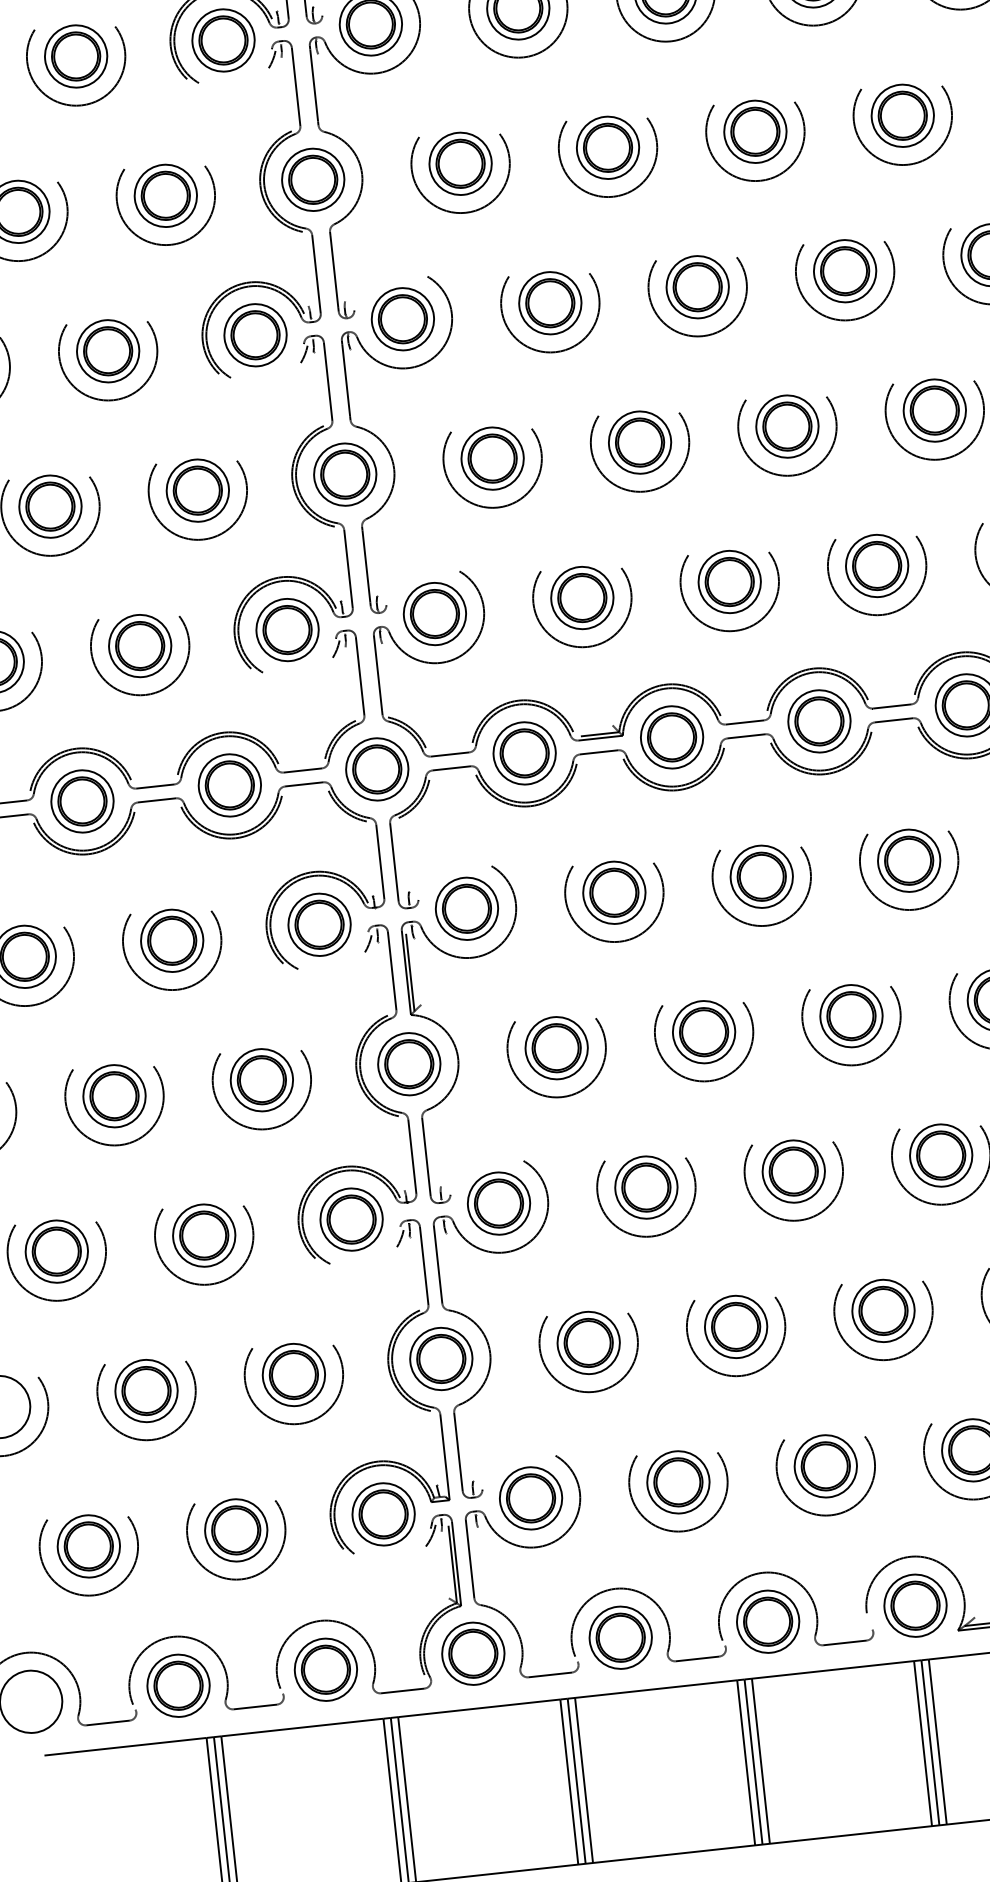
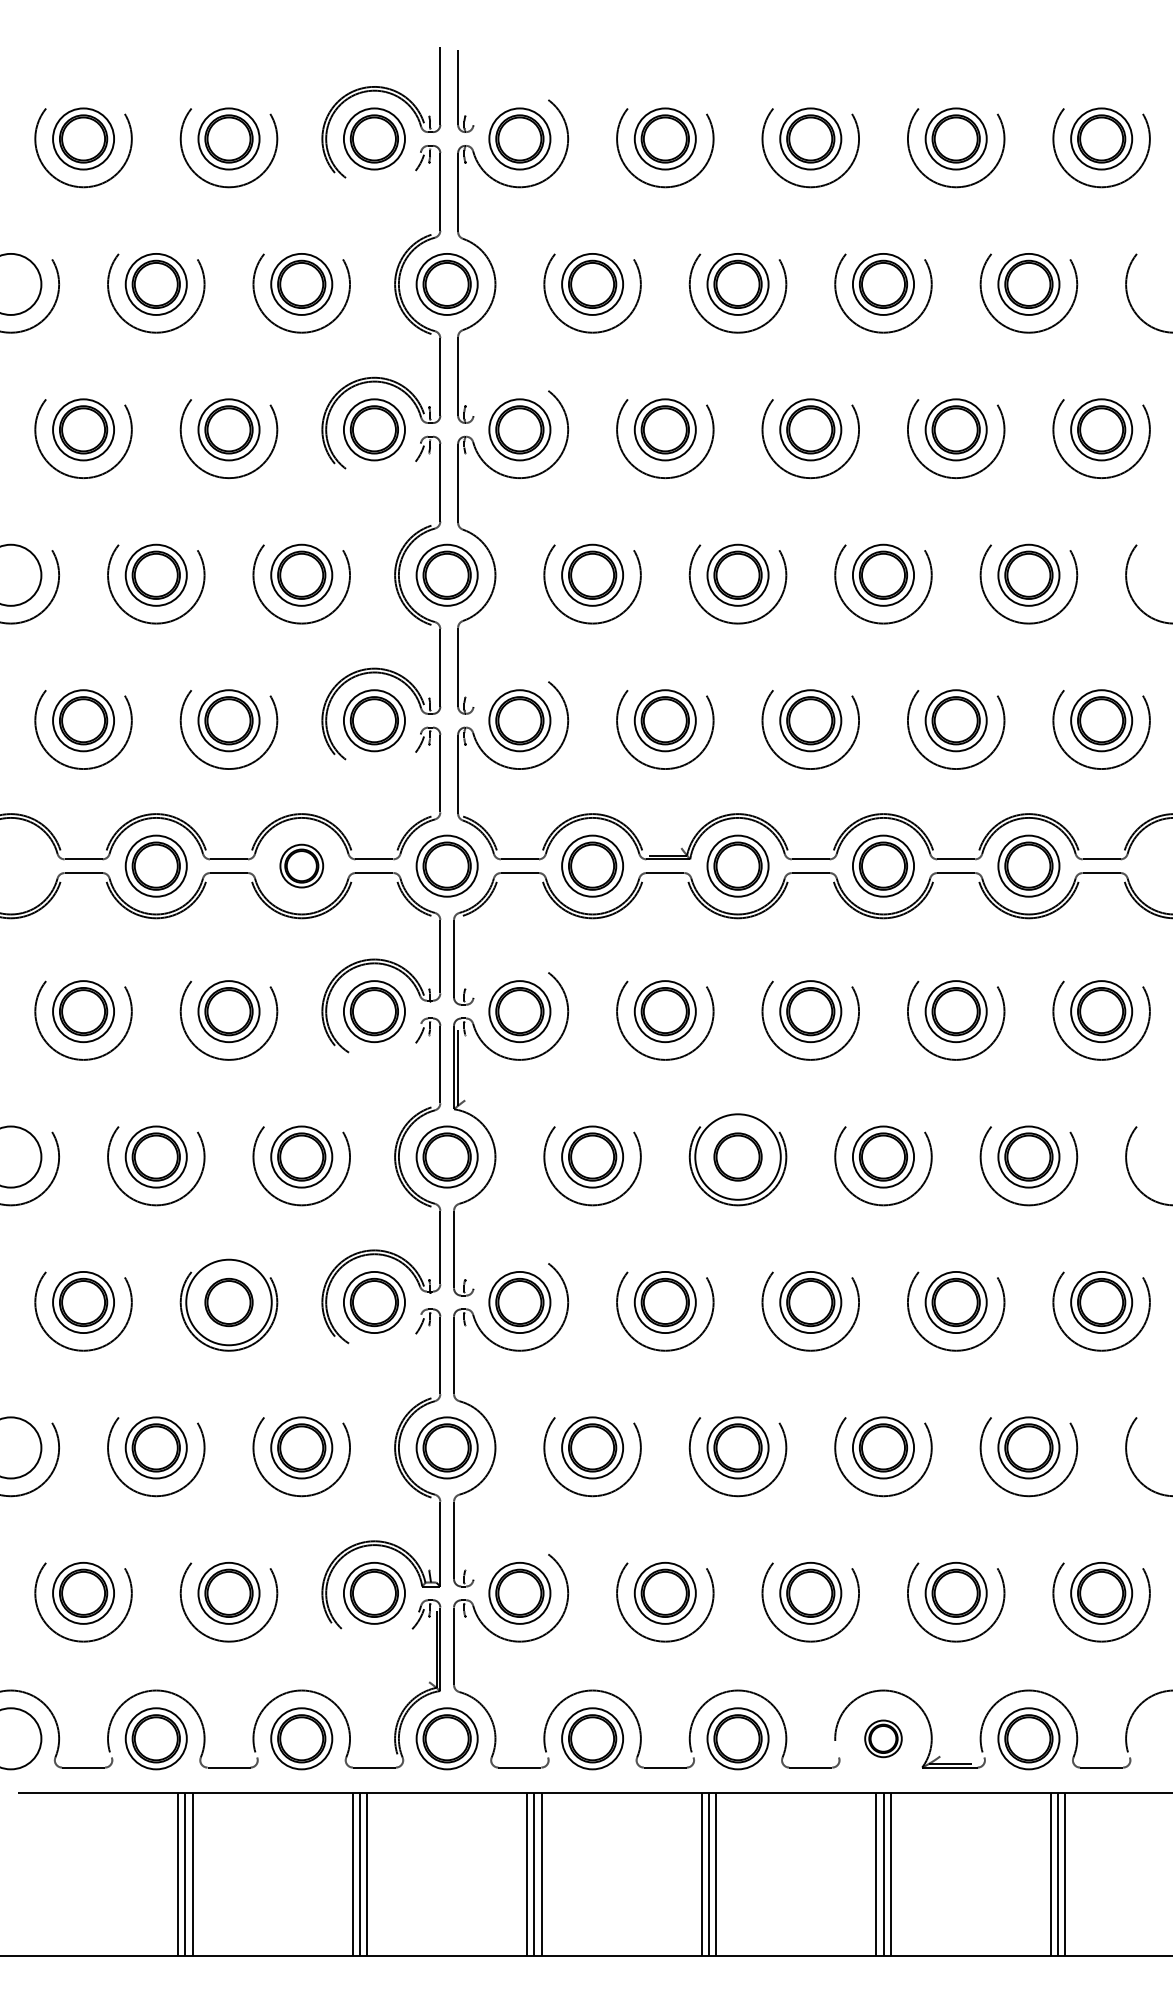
part: (229, 784) -> (301, 865), size x0.7
circle: (703, 1031) -> (737, 1156), size x1.4
circle: (203, 1235) -> (228, 1302), size x1.4
part: (915, 1605) -> (883, 1738), size x0.6

